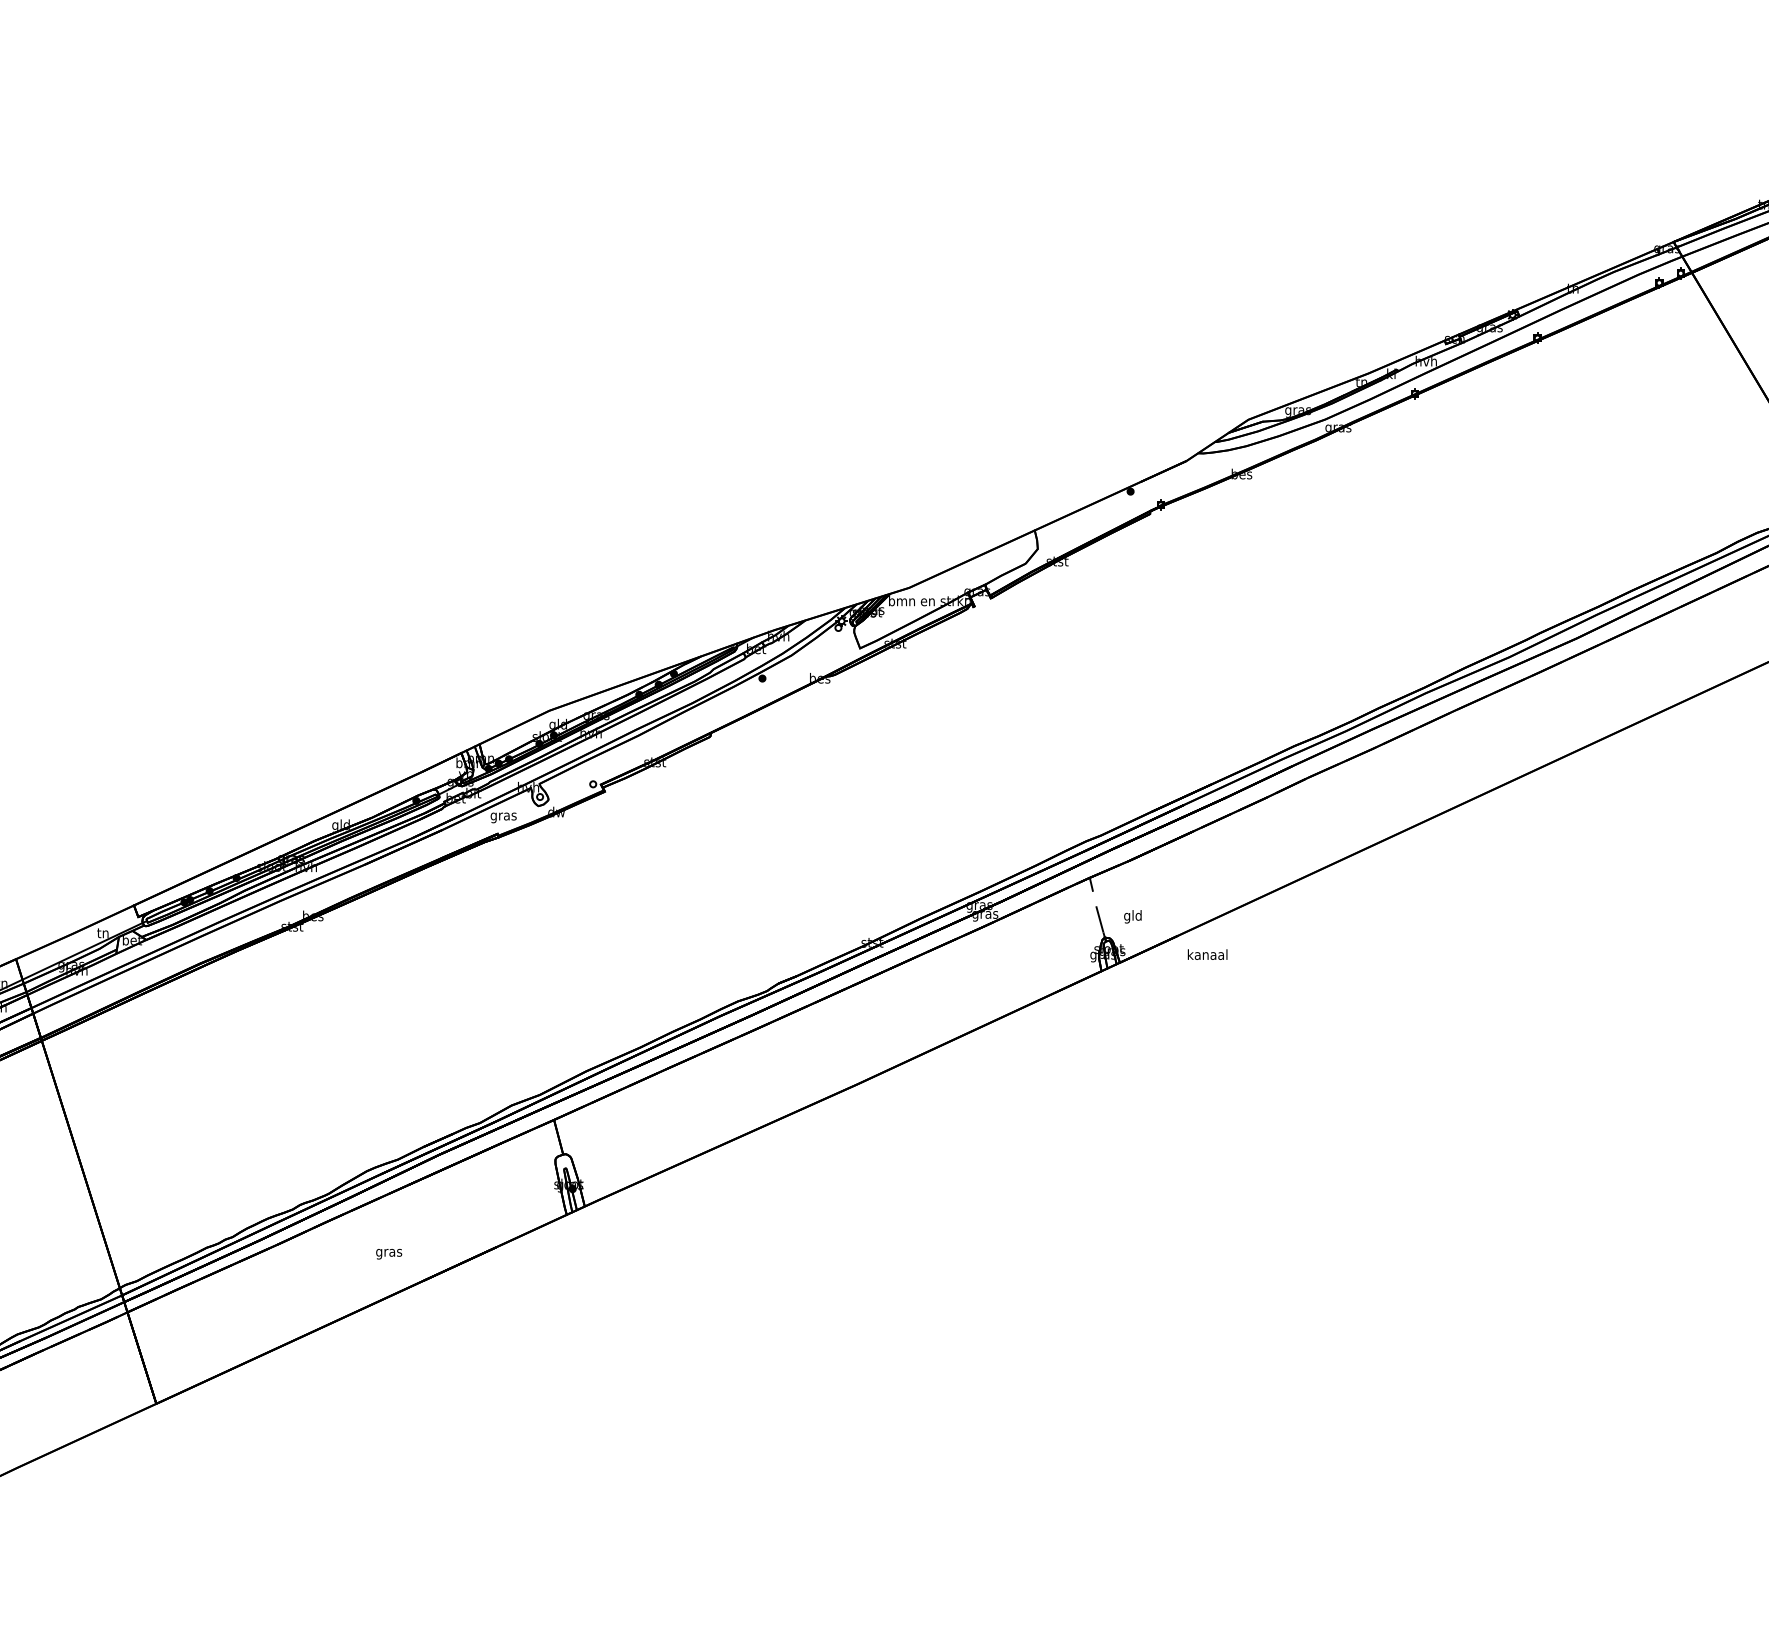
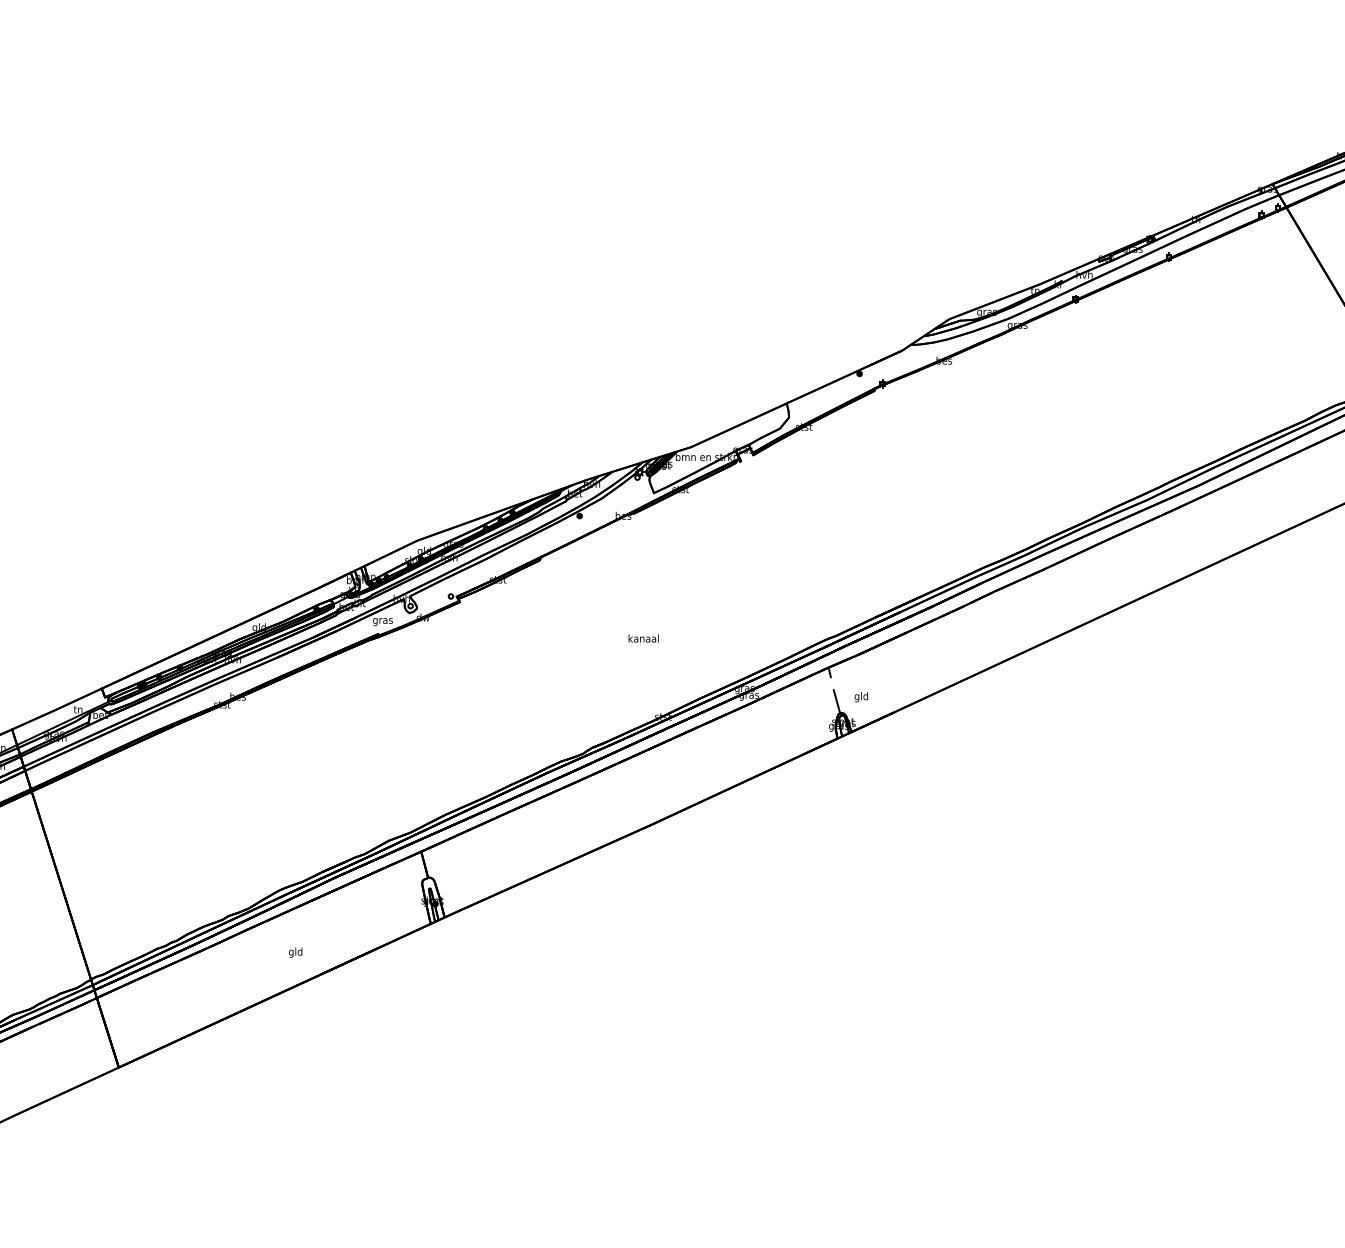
text: (1207, 954) -> (643, 638), moved
text: (389, 1252) -> (296, 952), gras -> gld

